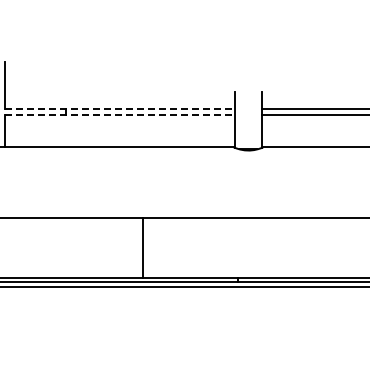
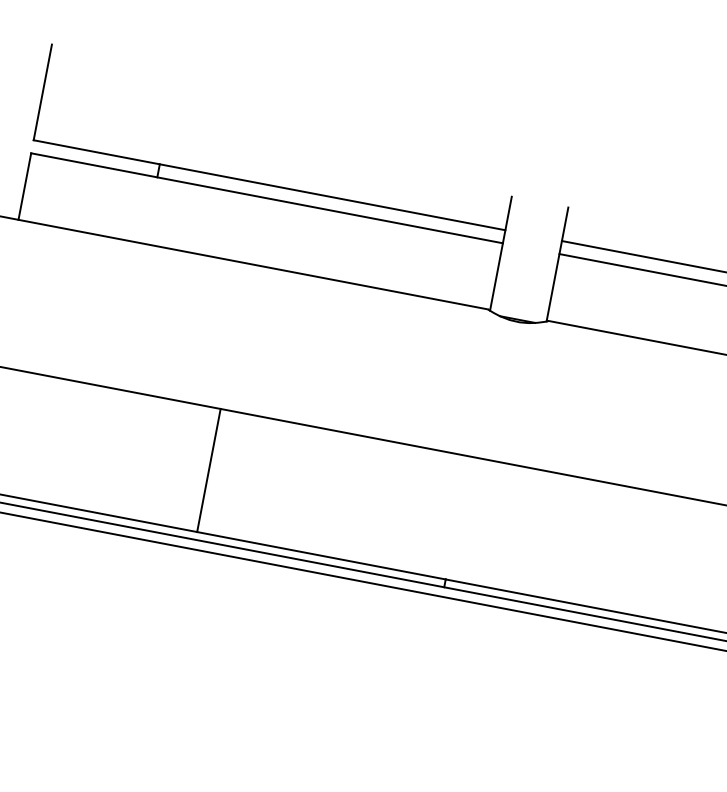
line: (120, 108) -> (271, 185), dashed -> solid
line: (120, 114) -> (268, 197), dashed -> solid
line: (142, 248) -> (208, 471), moved

